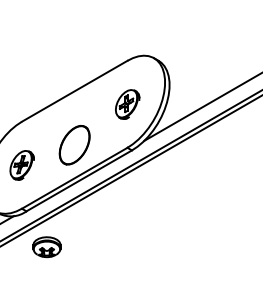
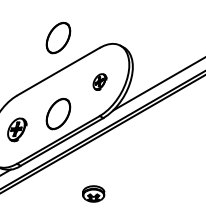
part: (74, 48) -> (58, 38), added
part: (127, 103) -> (99, 81), size x0.7
part: (46, 246) -> (93, 193), moved

